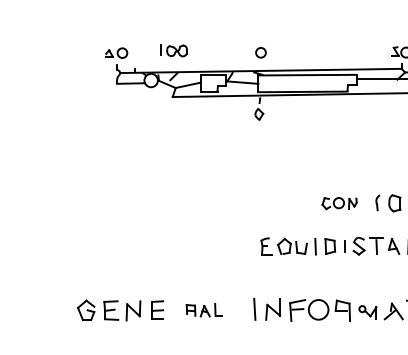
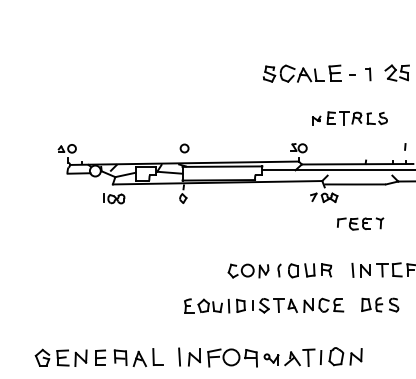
part: (174, 50) -> (114, 198), moved
part: (339, 202) -> (248, 270), size x1.43
part: (204, 309) -> (138, 357), size x1.67

